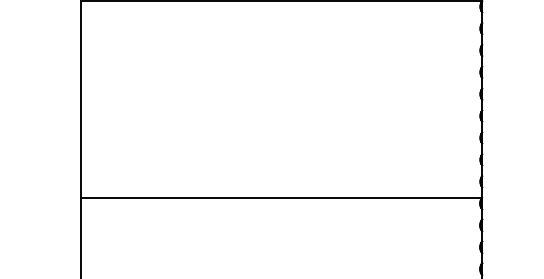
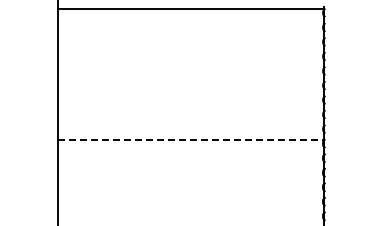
line: (281, 198) -> (191, 140), solid -> dashed

